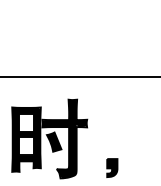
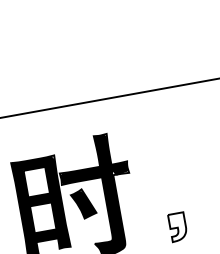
fill: (112, 167) -> (178, 226), removed

